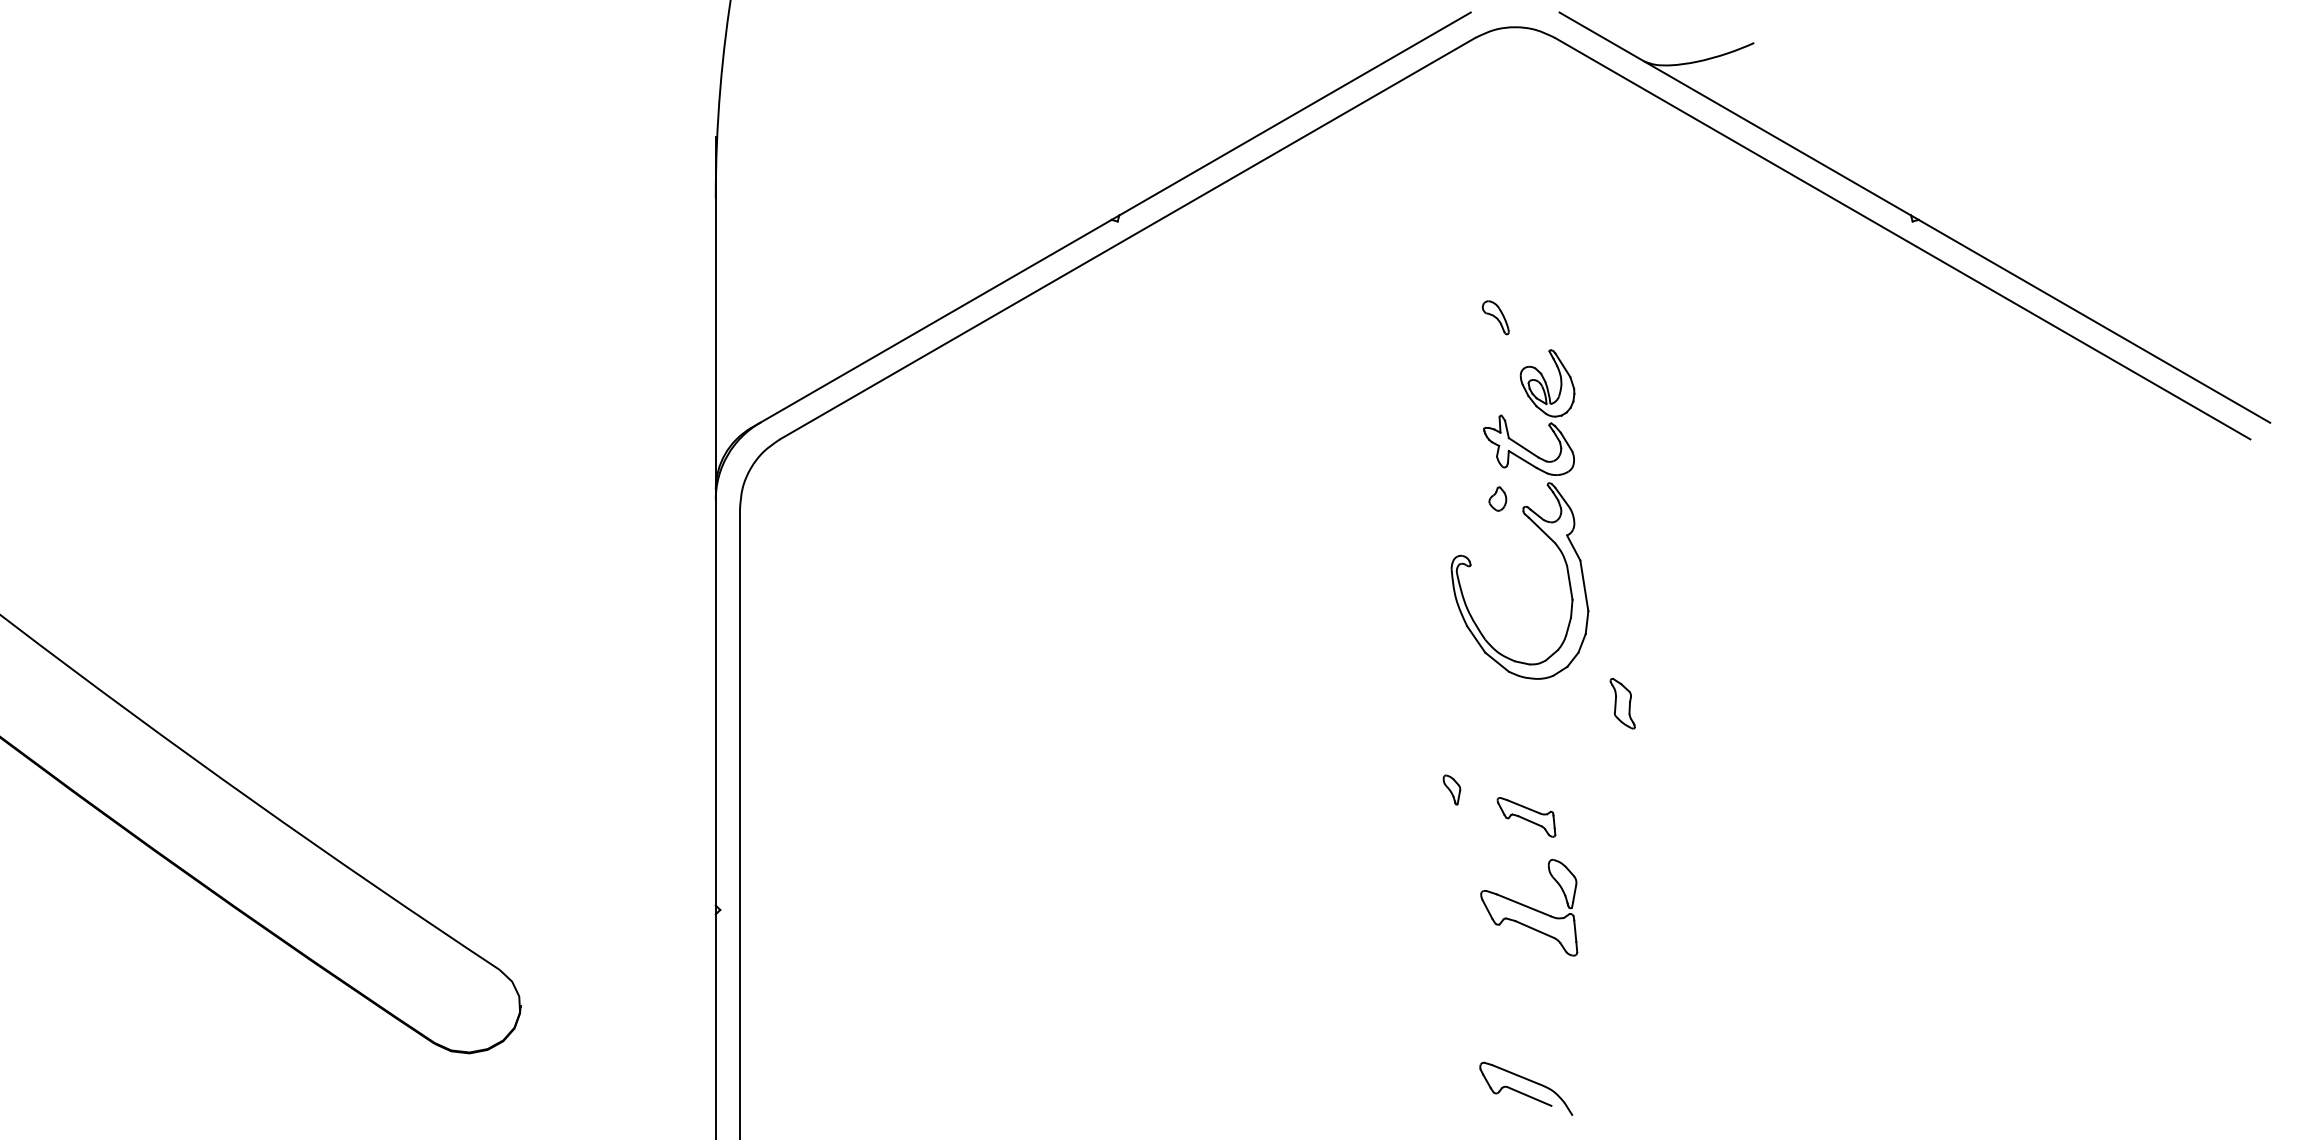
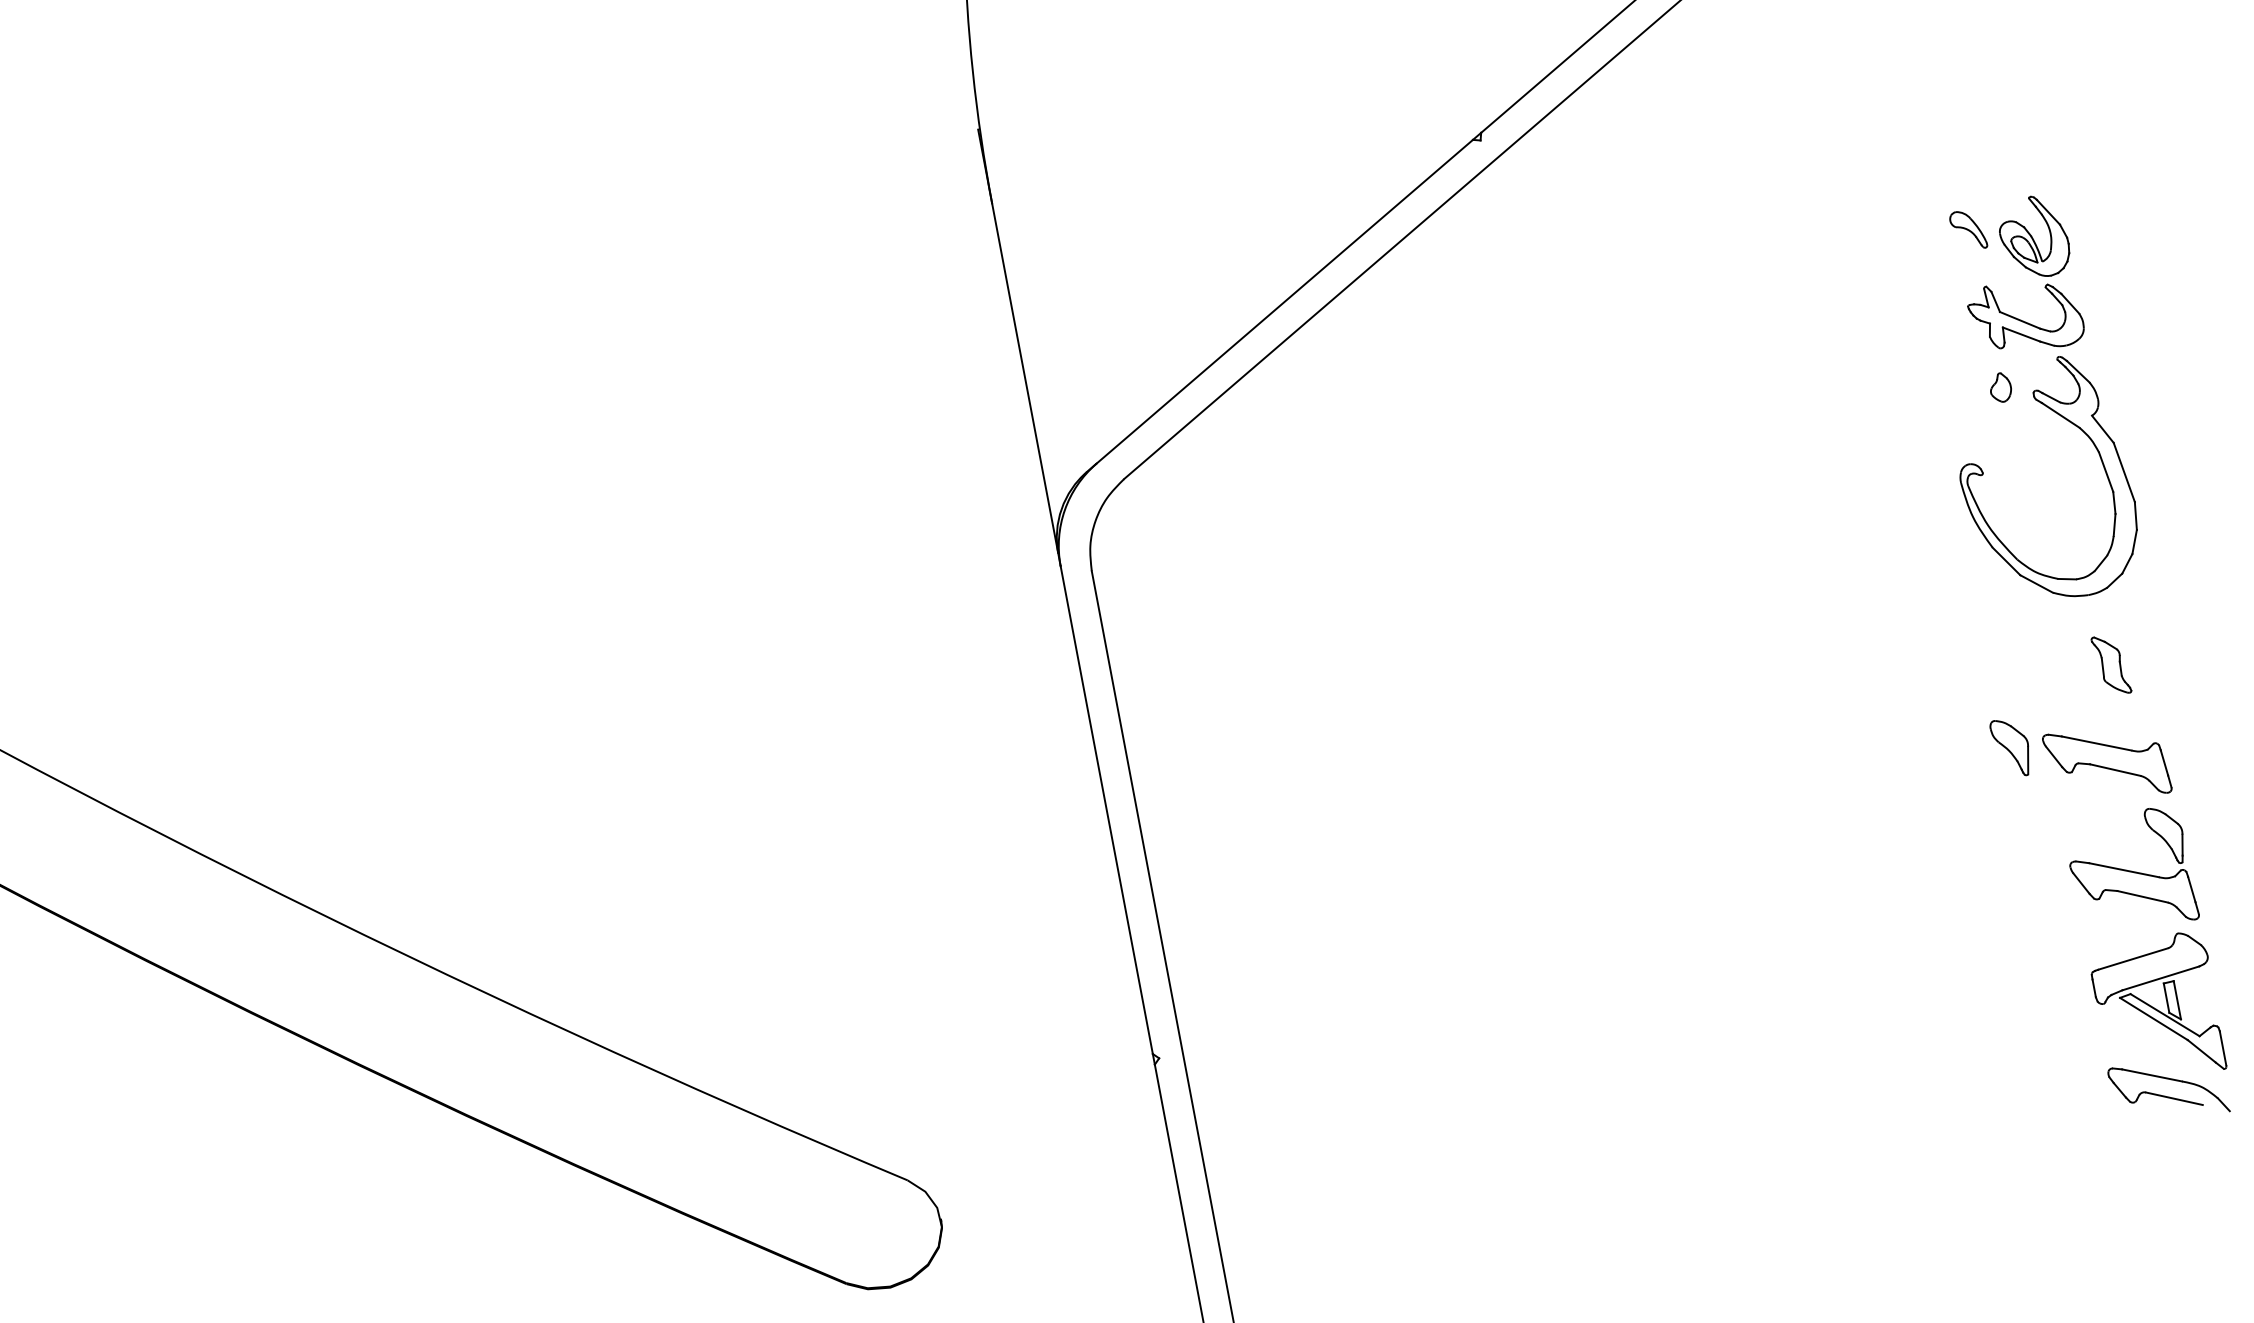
part: (1495, 317) -> (1967, 230), moved
part: (1622, 703) -> (2111, 664), moved
part: (1451, 789) -> (2010, 747), size x1.67
part: (1526, 817) -> (2107, 764), size x1.67
part: (1529, 1022) -> (2157, 1009), added

